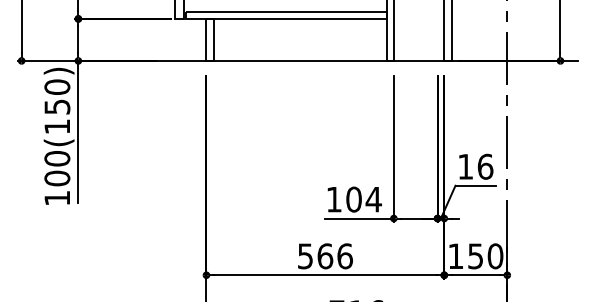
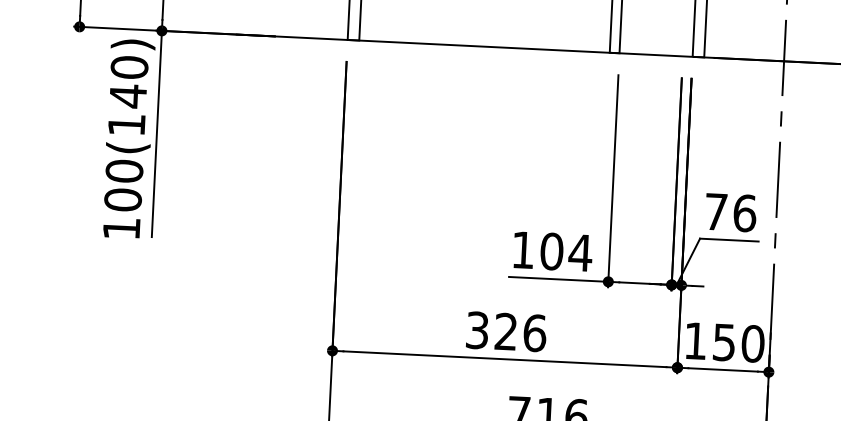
text: (57, 106) -> (128, 95), 100(150) -> 100(140)
text: (465, 166) -> (715, 211), 16 -> 76
text: (315, 256) -> (491, 331), 566 -> 326

